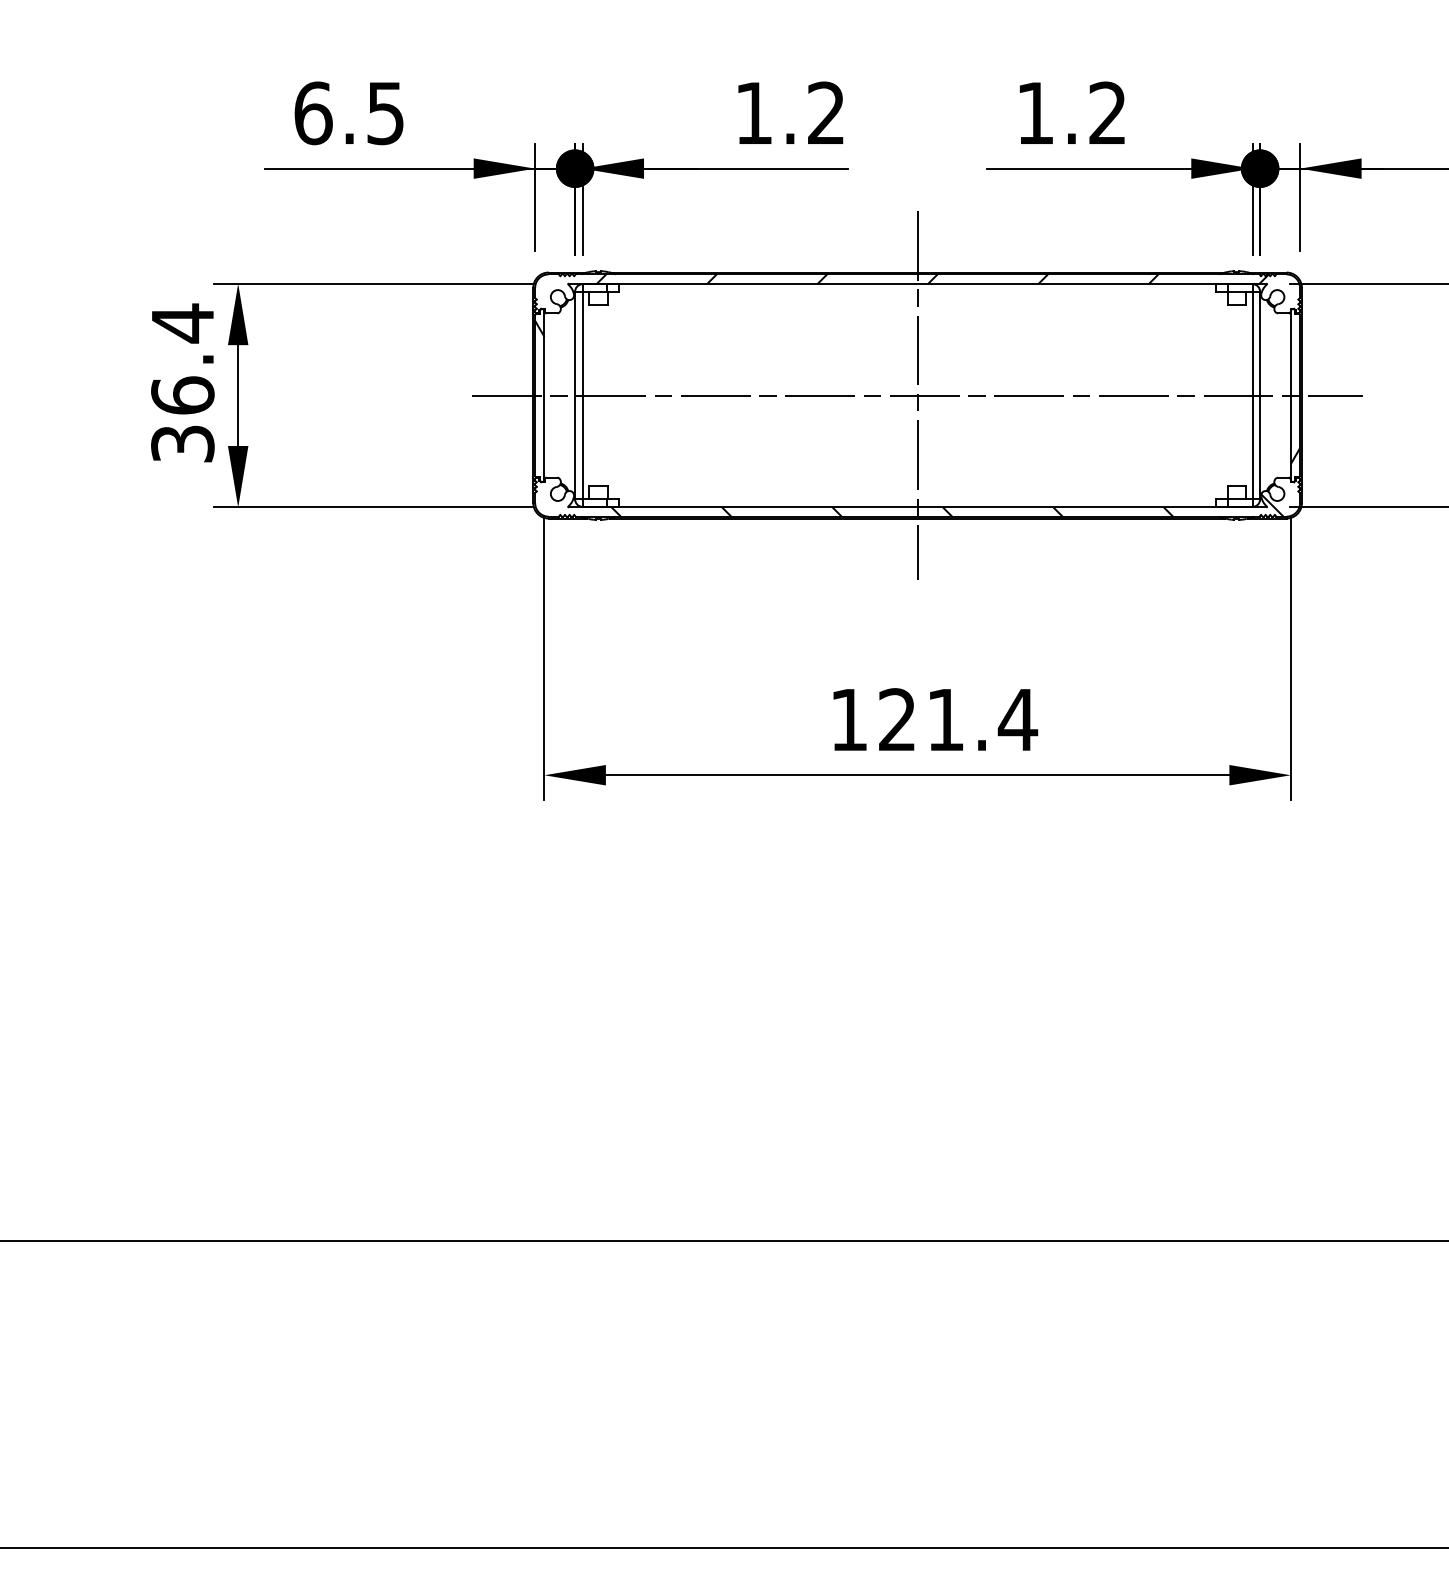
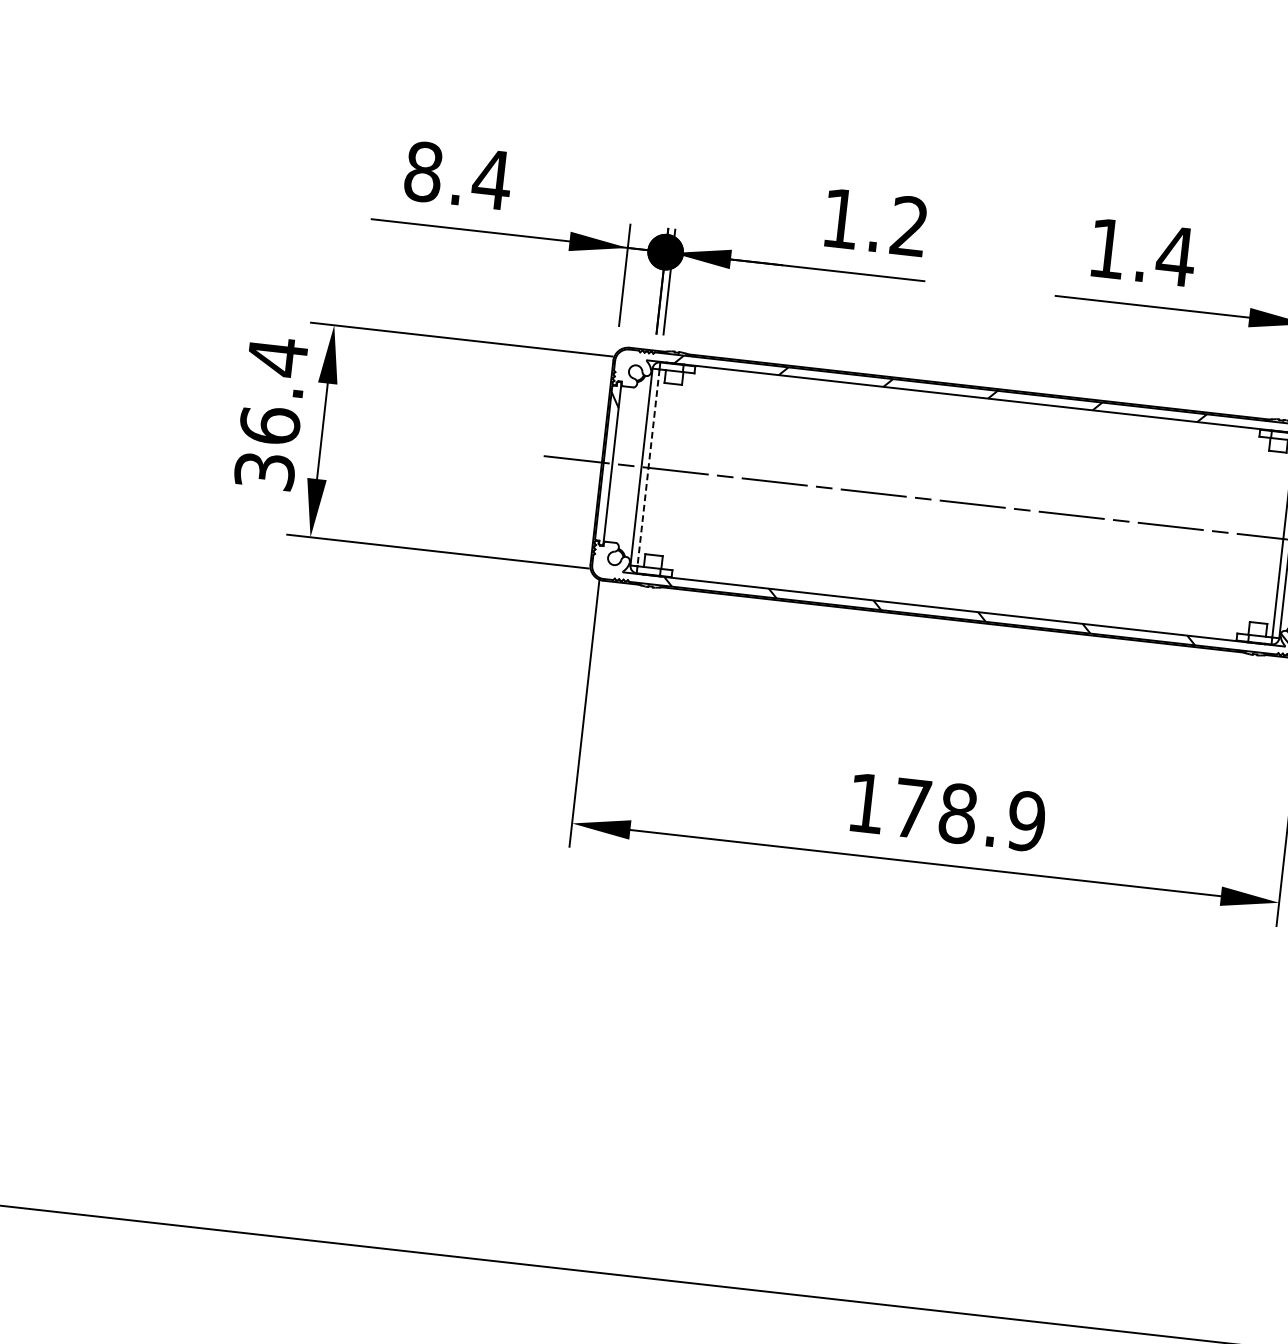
text: (1107, 112) -> (1175, 255), 1.2 -> 1.4
text: (349, 113) -> (457, 175), 6.5 -> 8.4
line: (582, 395) -> (648, 467), solid -> dashed
line: (917, 395) -> (965, 503), removed
text: (958, 719) -> (970, 814), 121.4 -> 178.9

